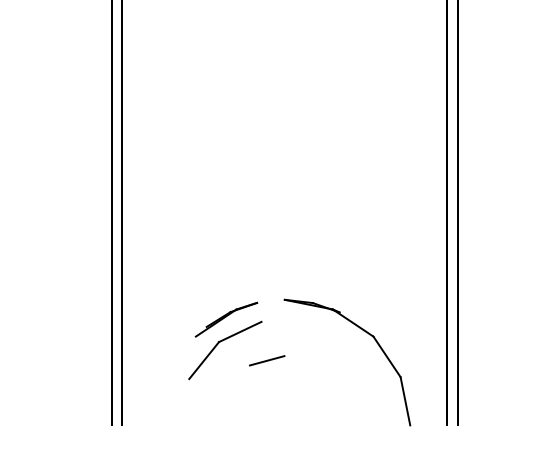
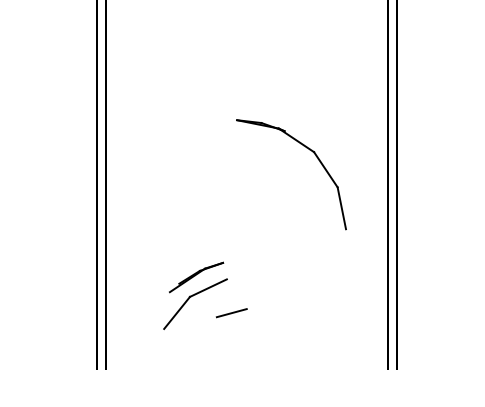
part: (368, 334) -> (309, 150), moved

